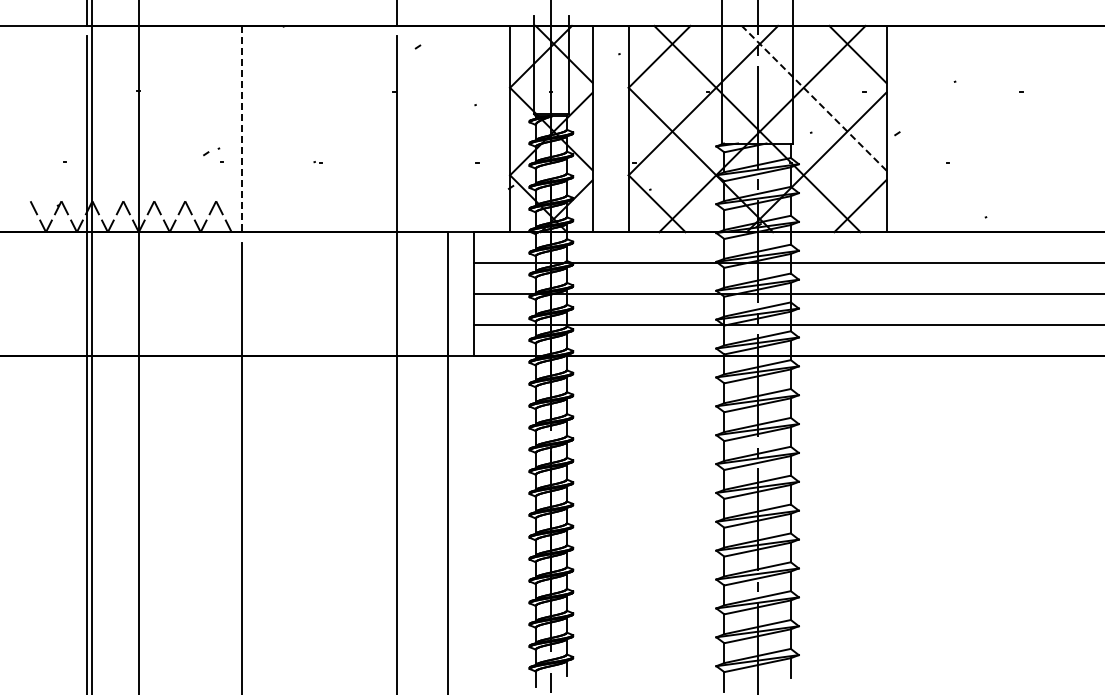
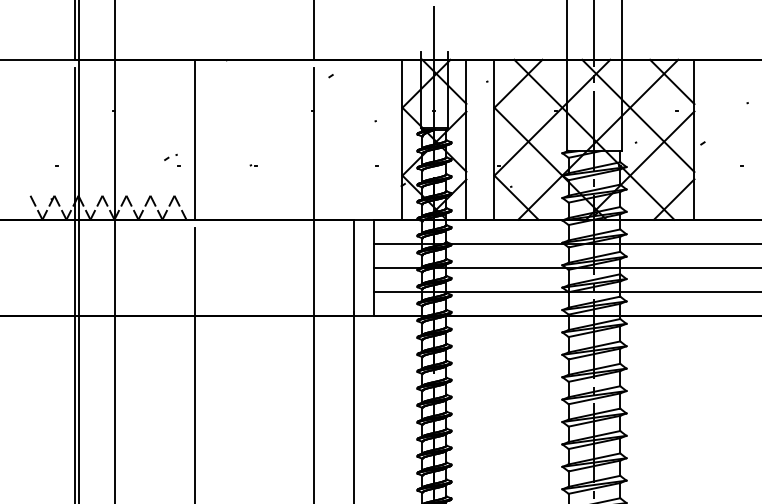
line: (813, 97) -> (637, 115), dashed -> solid
line: (241, 129) -> (194, 140), dashed -> solid

